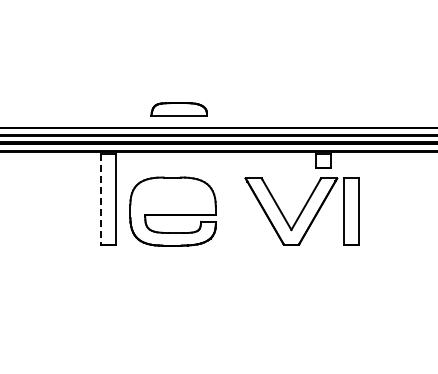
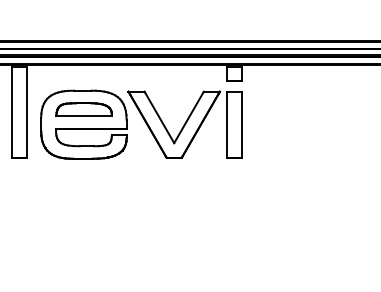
part: (178, 109) -> (83, 109), moved
line: (100, 199) -> (11, 112), dashed -> solid
part: (301, 211) -> (184, 124), moved

